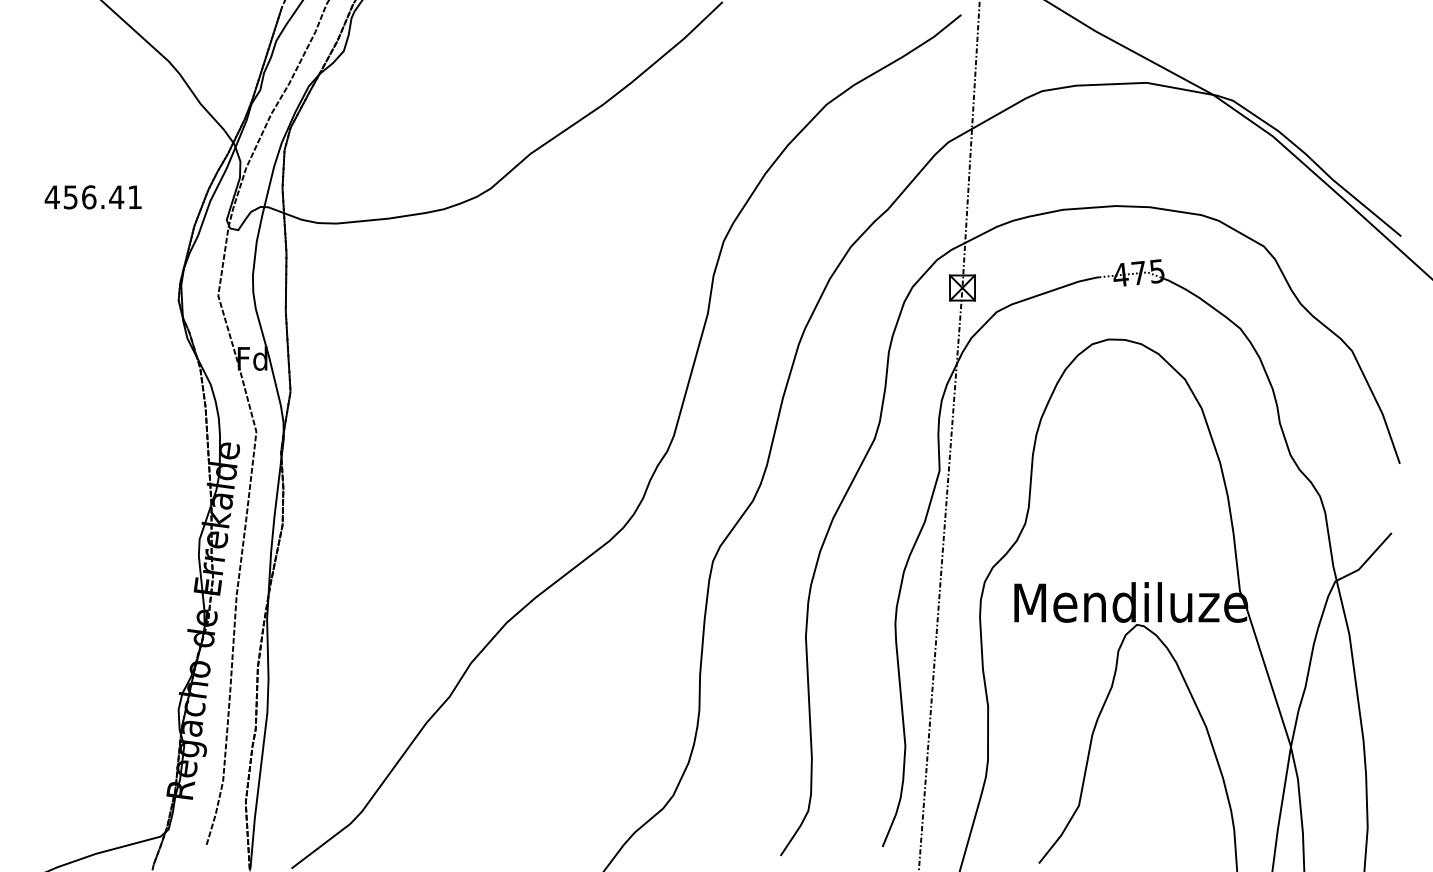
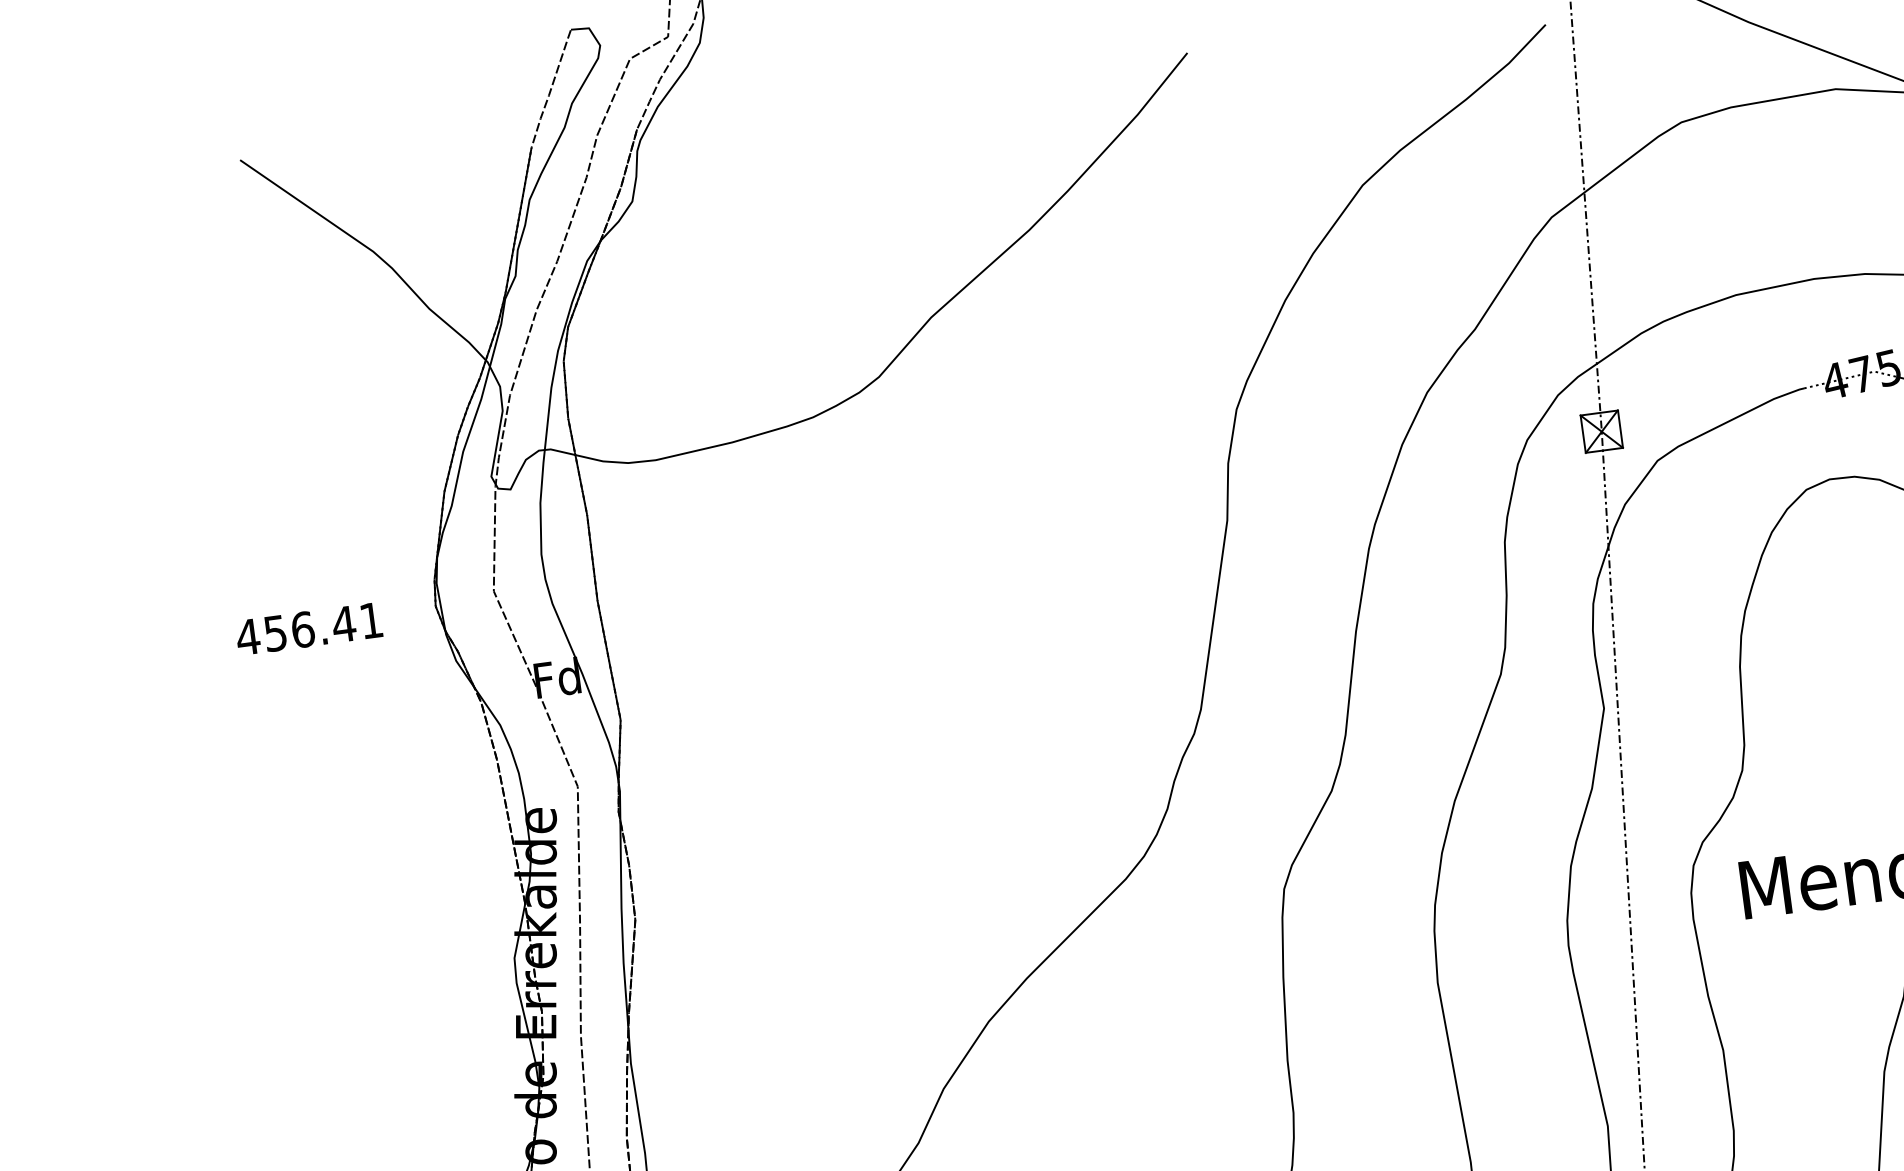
text: (92, 197) -> (308, 629), moved

